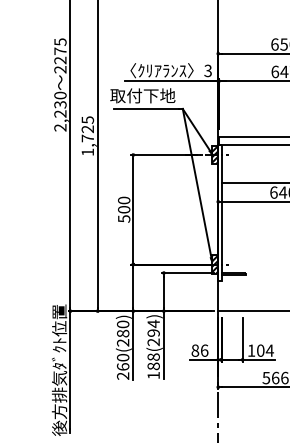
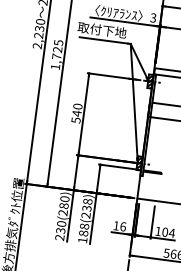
text: (124, 209) -> (77, 113), 500 -> 540
text: (153, 327) -> (87, 204), 188(294) -> 188(238)
text: (195, 350) -> (116, 225), 86 -> 16
text: (123, 366) -> (61, 230), 260(280) -> 230(280)

